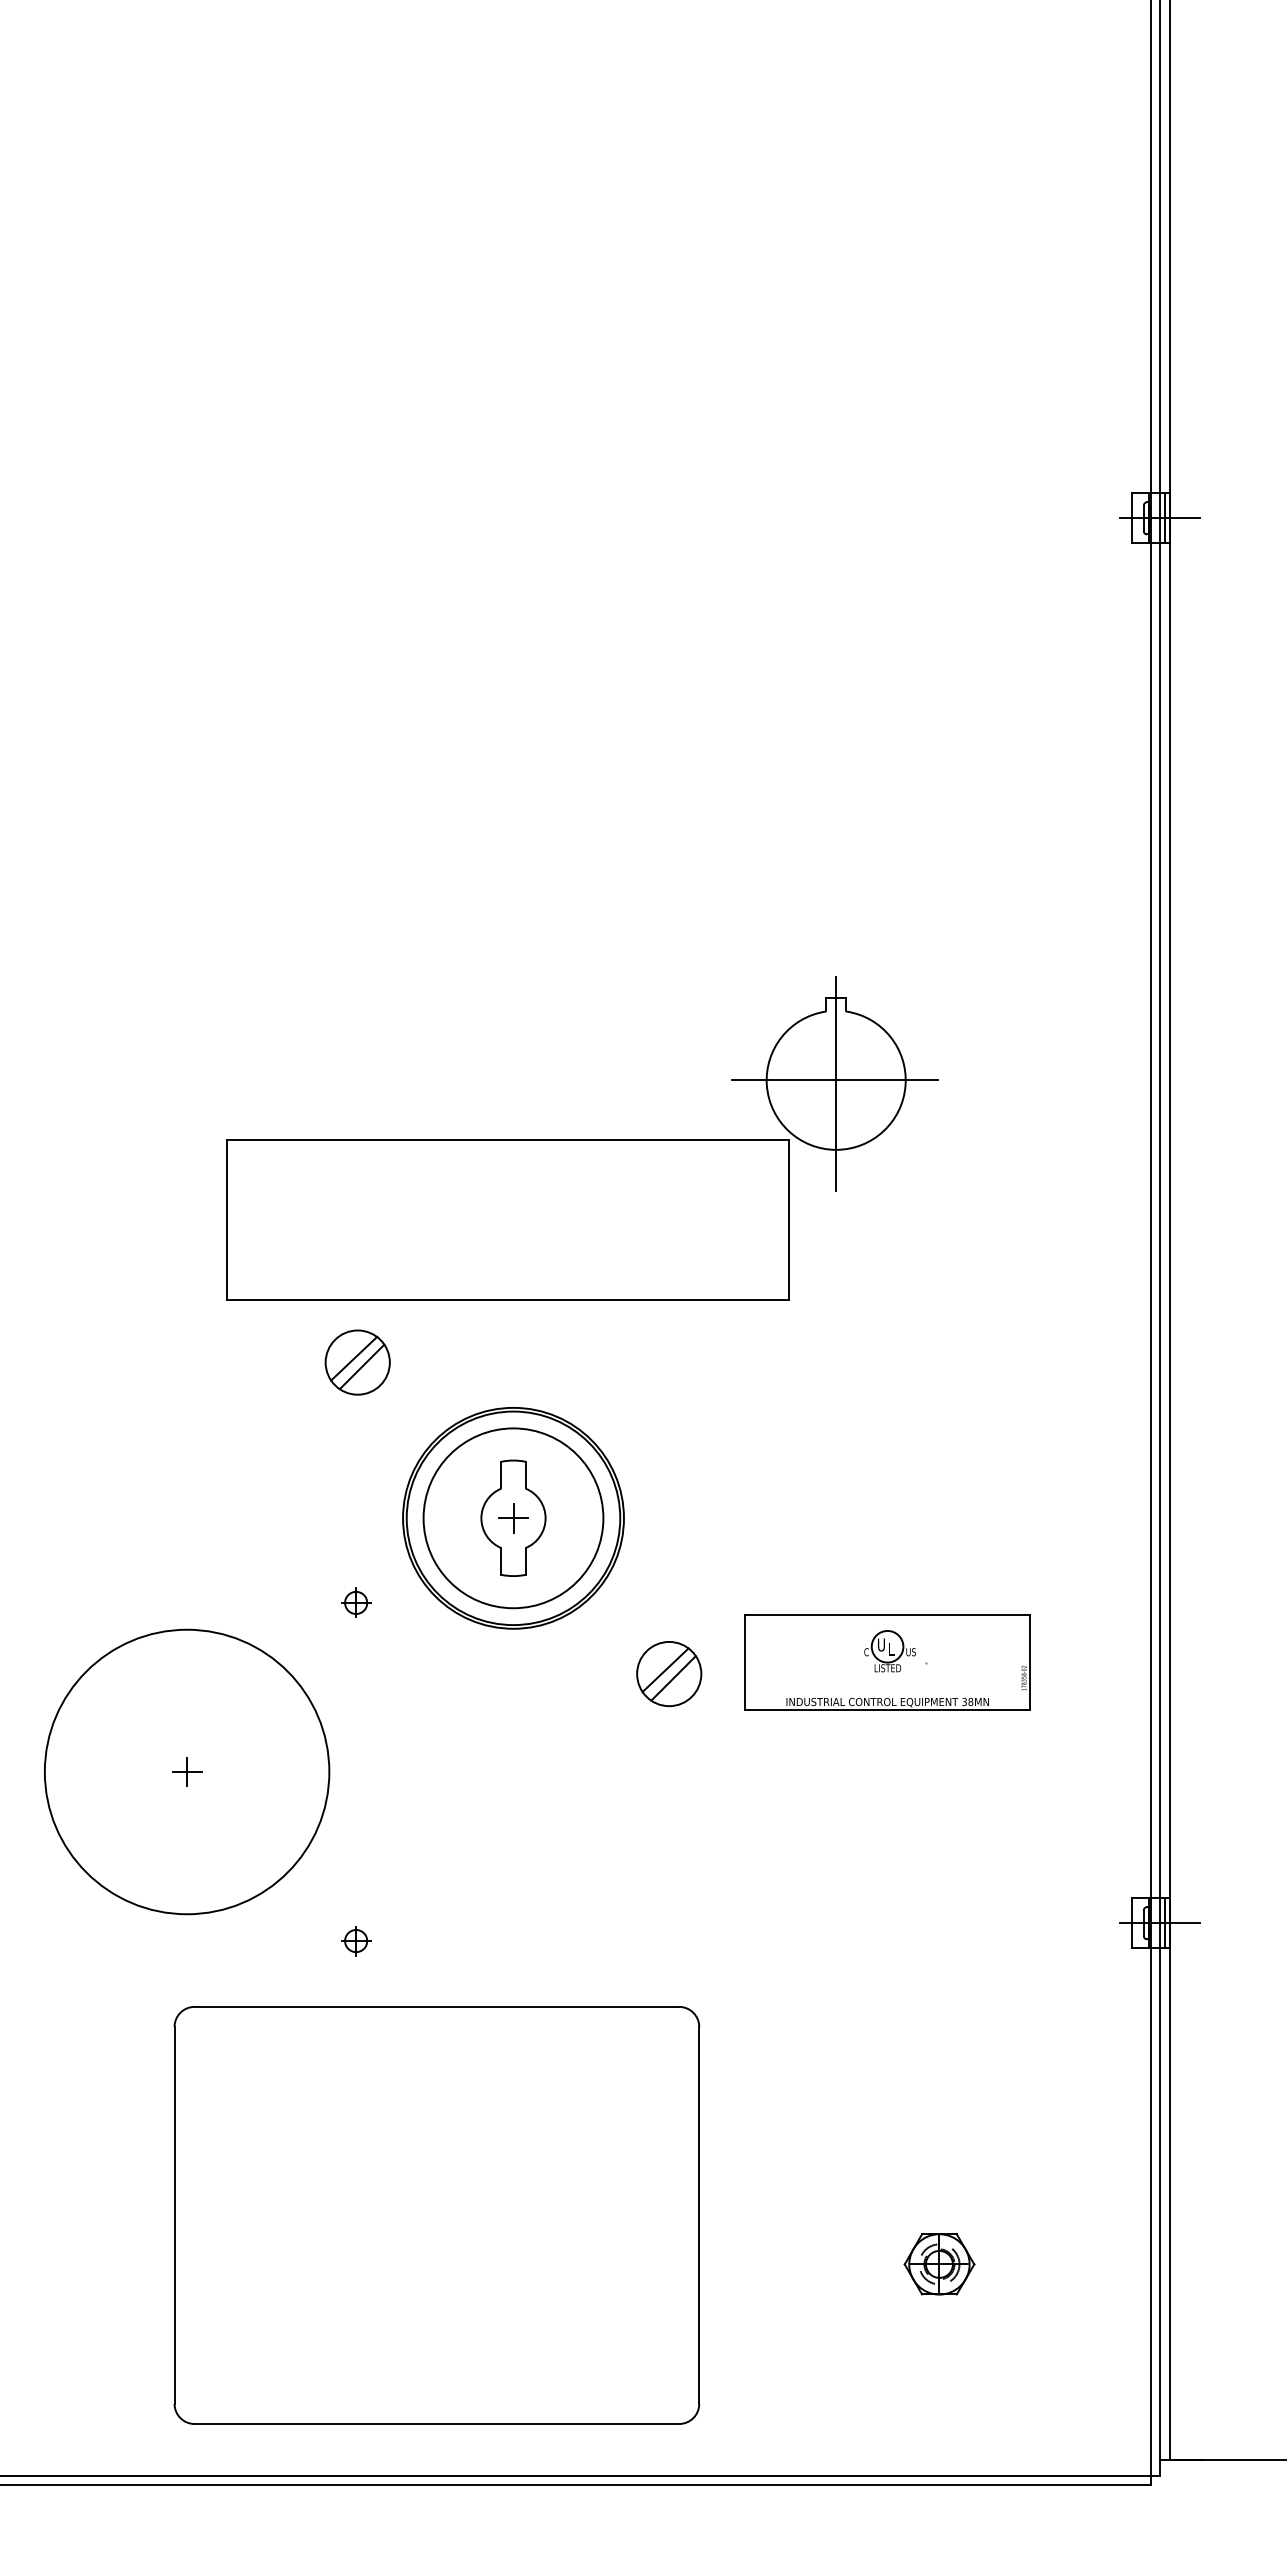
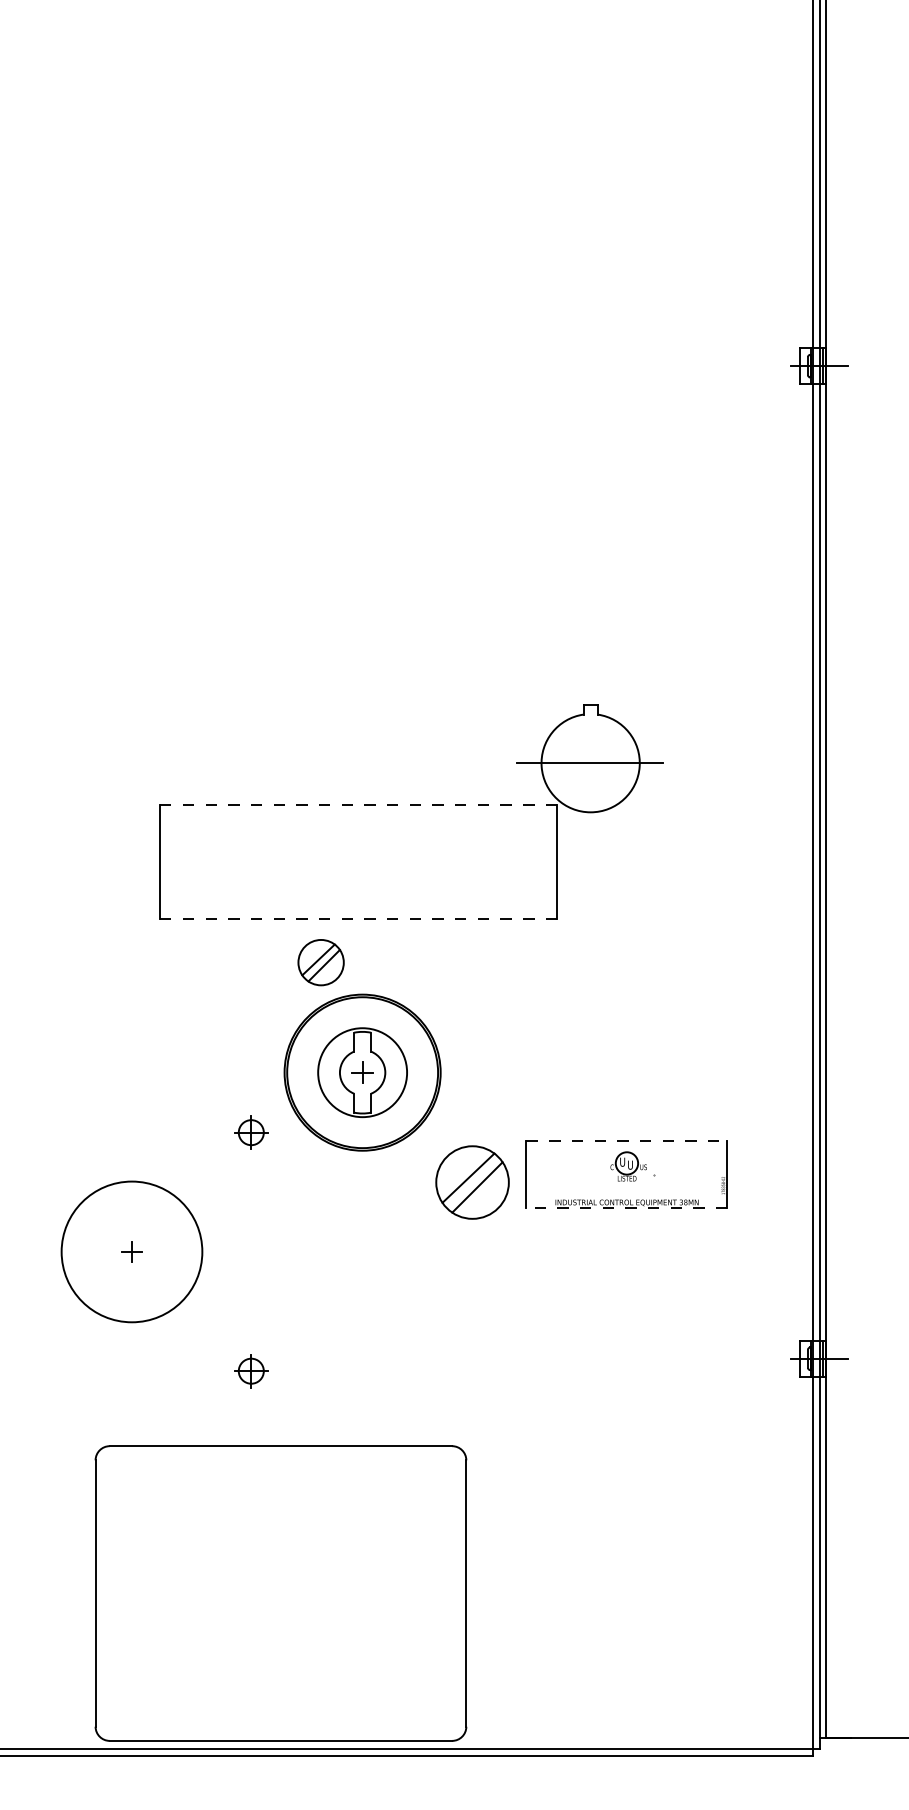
line: (836, 1084) -> (590, 766), removed
line: (507, 1139) -> (358, 805), solid -> dashed
line: (507, 1300) -> (358, 918), solid -> dashed
part: (357, 1362) -> (320, 962), moved
circle: (513, 1518) -> (362, 1072), size x0.7
part: (356, 1602) -> (251, 1132), size x1.6
line: (888, 1615) -> (627, 1141), solid -> dashed
text: (892, 1648) -> (630, 1164), L -> U
part: (669, 1674) -> (472, 1183), size x1.6
line: (887, 1710) -> (626, 1208), solid -> dashed
circle: (186, 1771) -> (131, 1251), size x0.7
part: (356, 1941) -> (251, 1371), size x1.6
part: (436, 2215) -> (280, 1593), moved
part: (939, 2264) -> (663, 1599), removed

